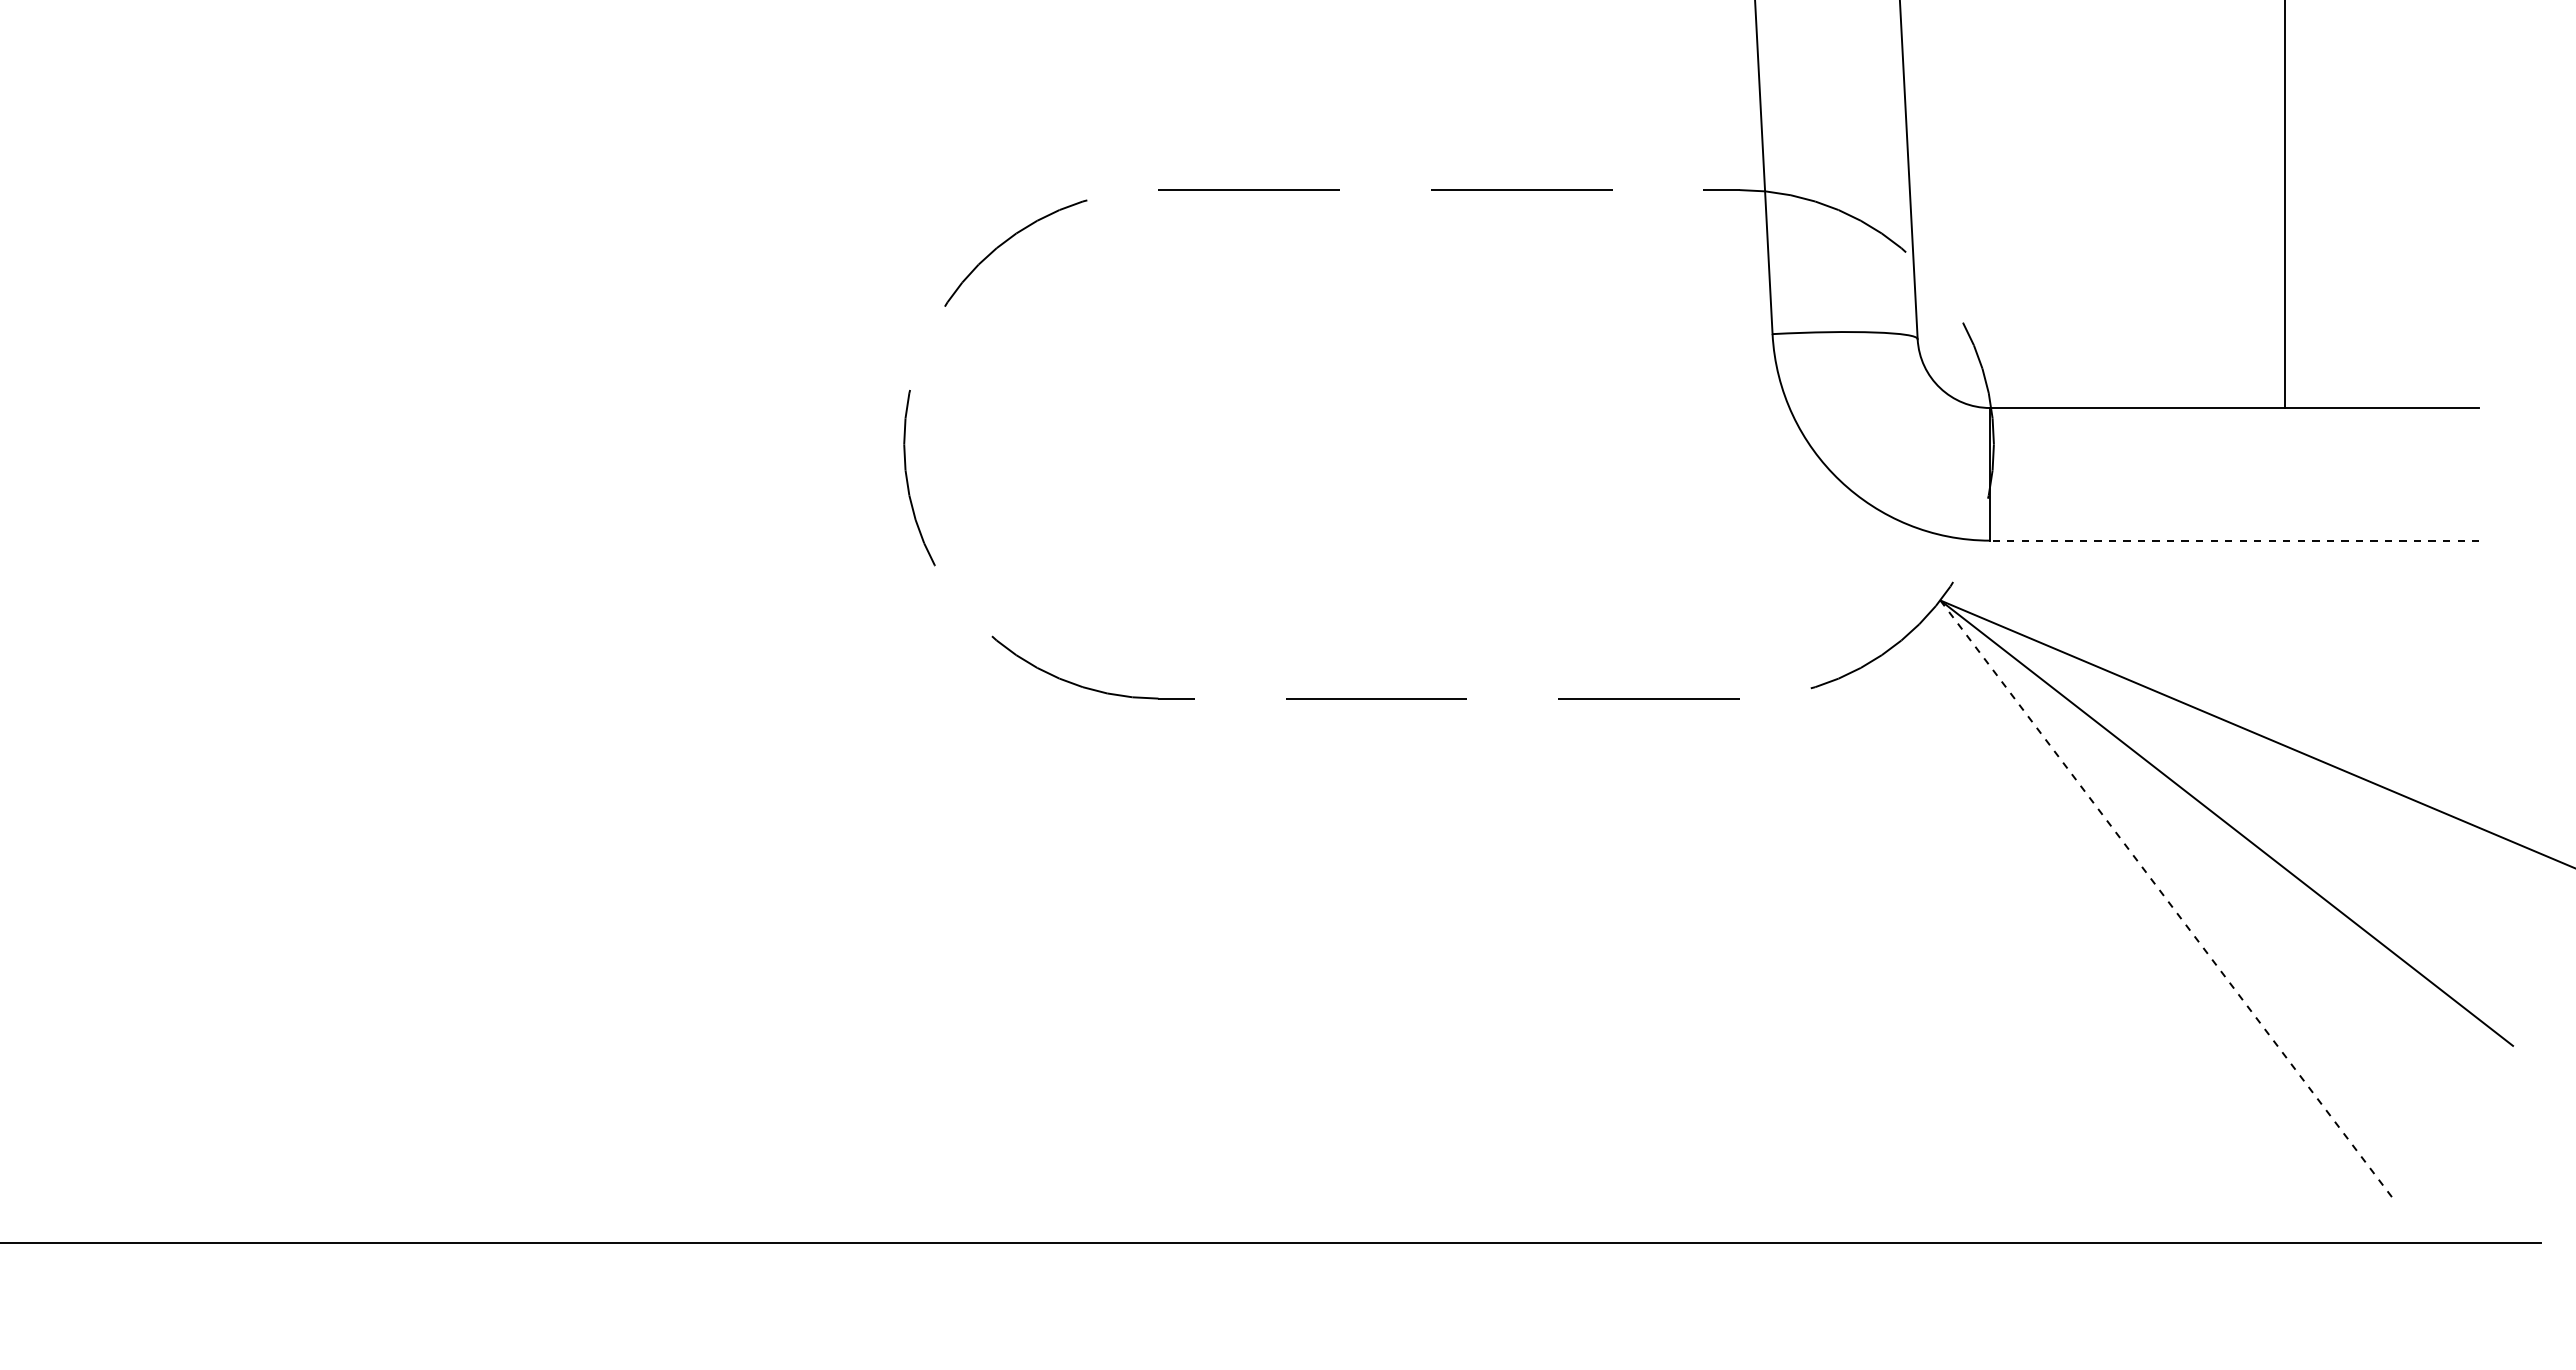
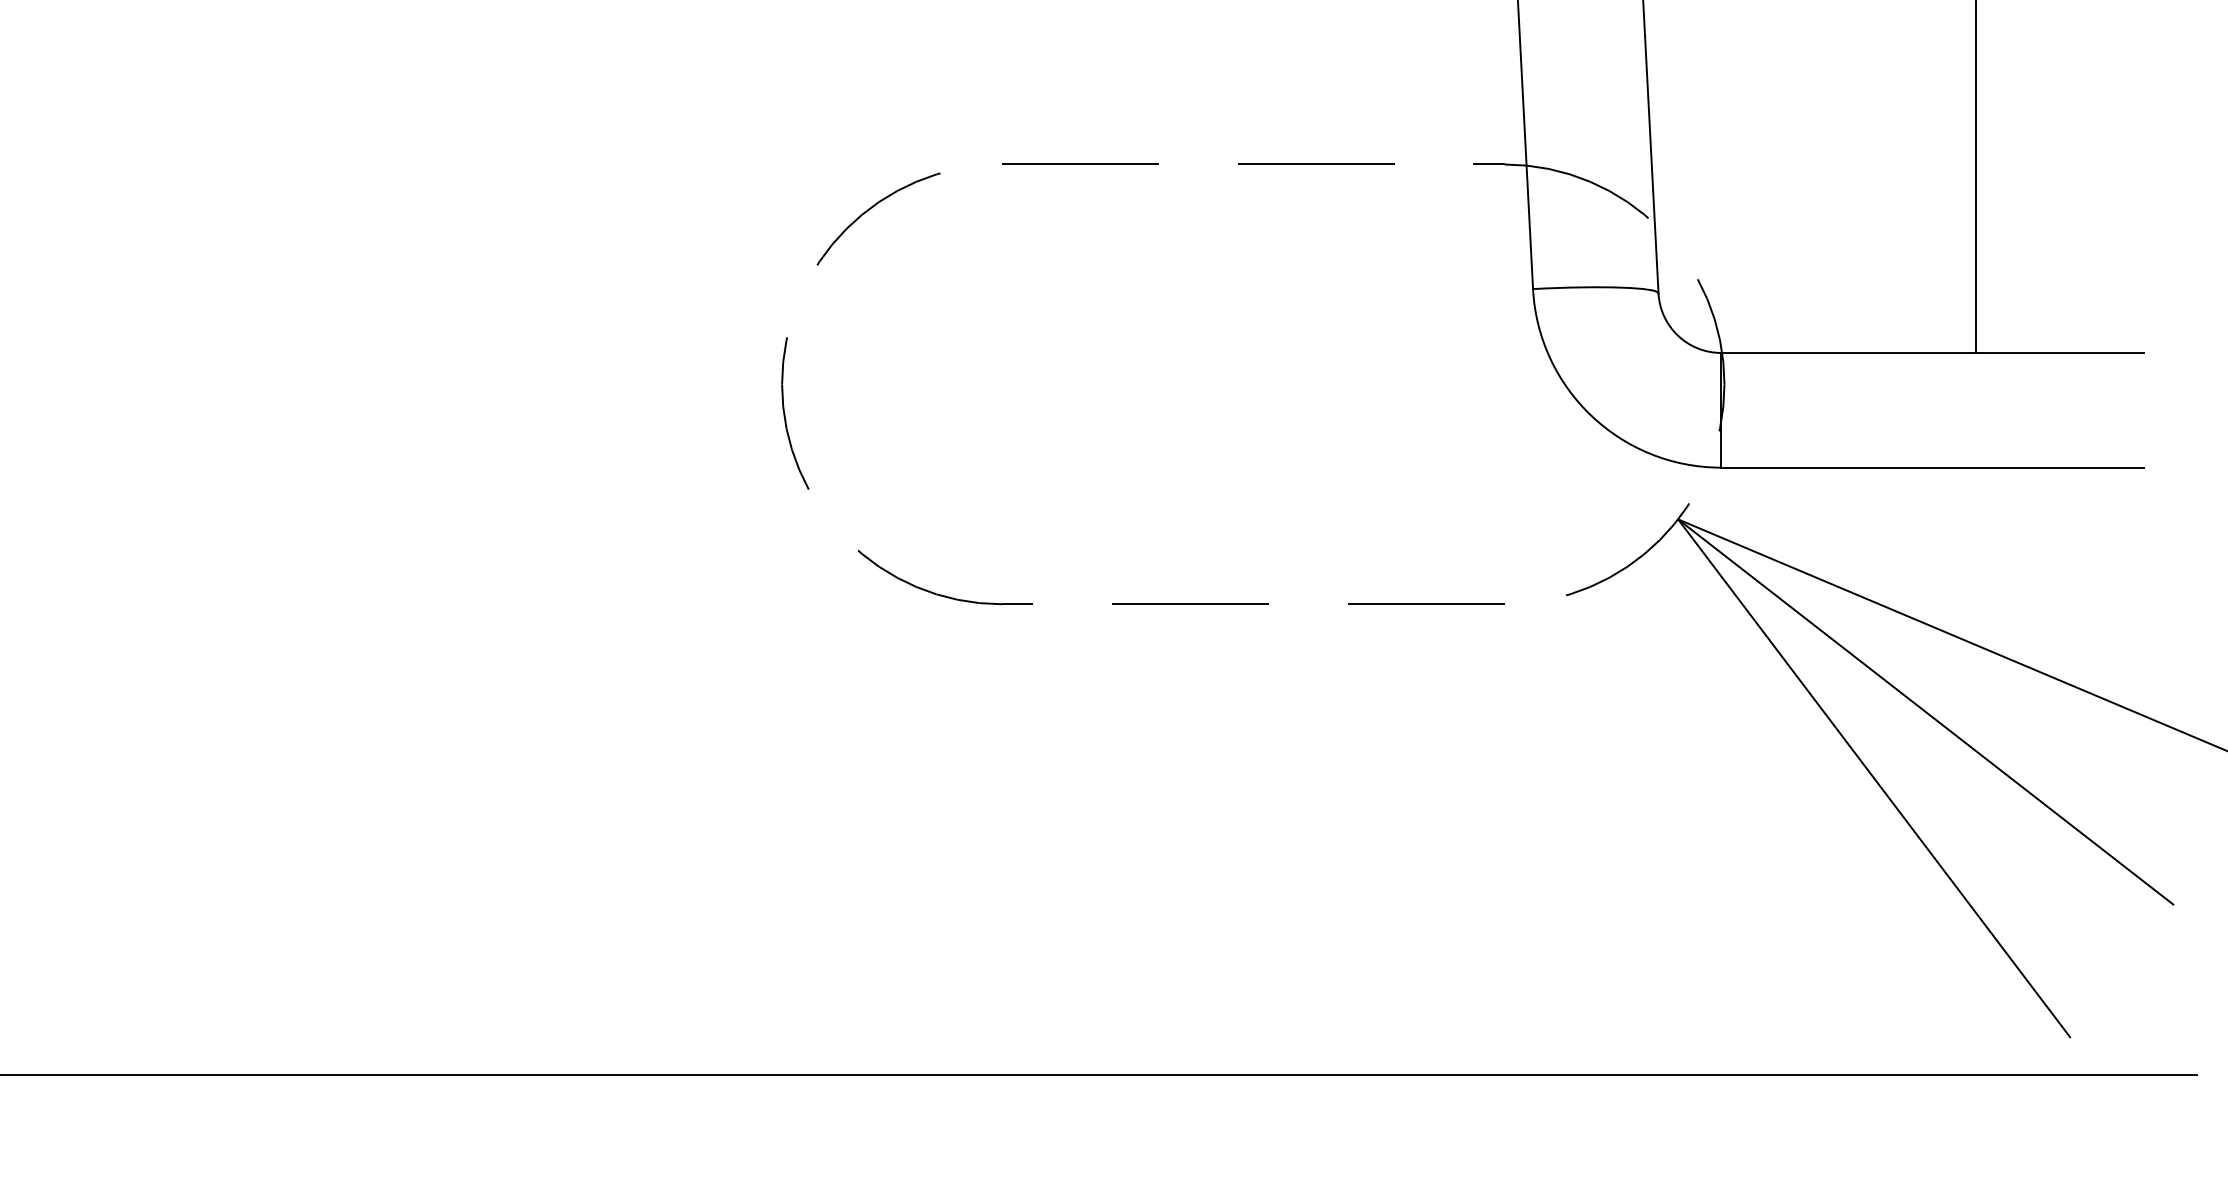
line: (2234, 540) -> (1932, 467), dashed -> solid
line: (2167, 900) -> (1874, 778), dashed -> solid

